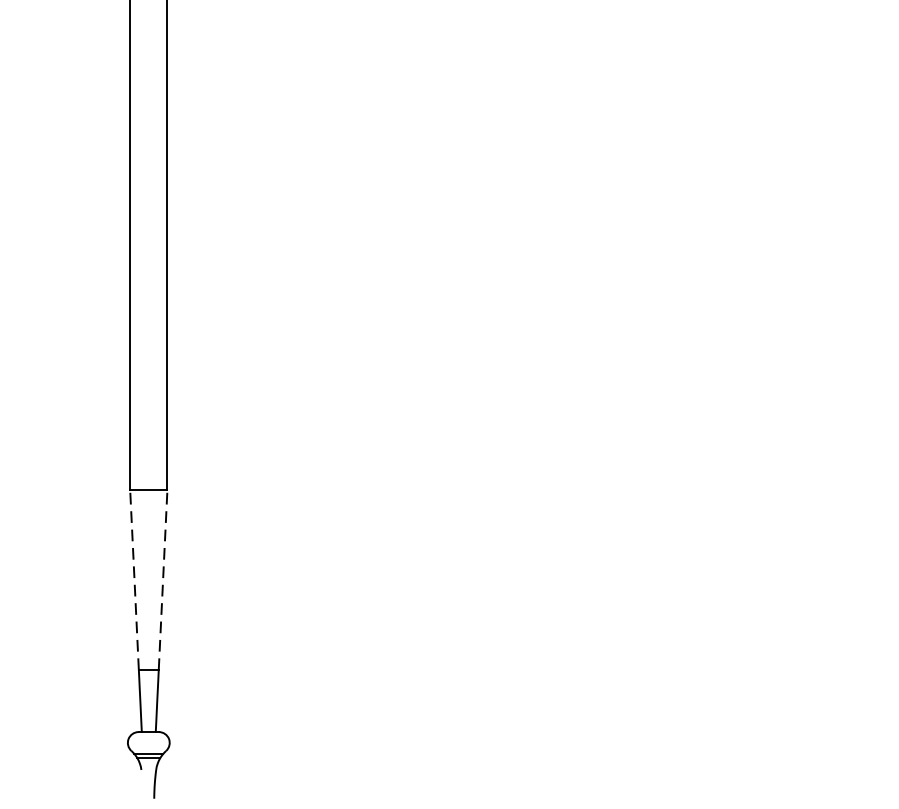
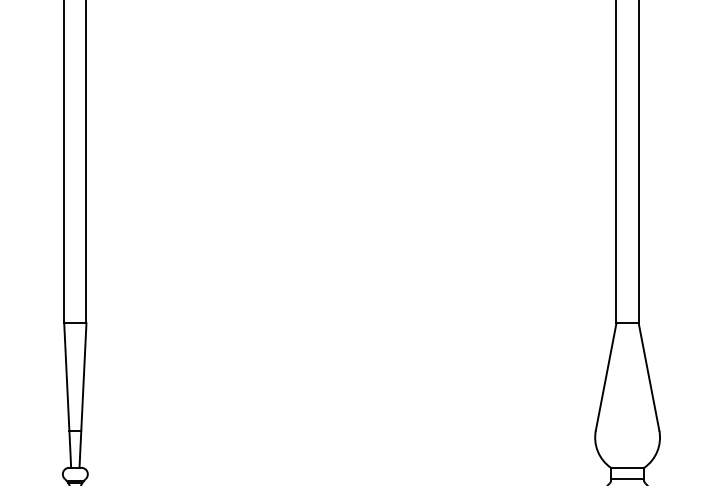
line: (134, 580) -> (66, 377), dashed -> solid
line: (162, 580) -> (83, 377), dashed -> solid

